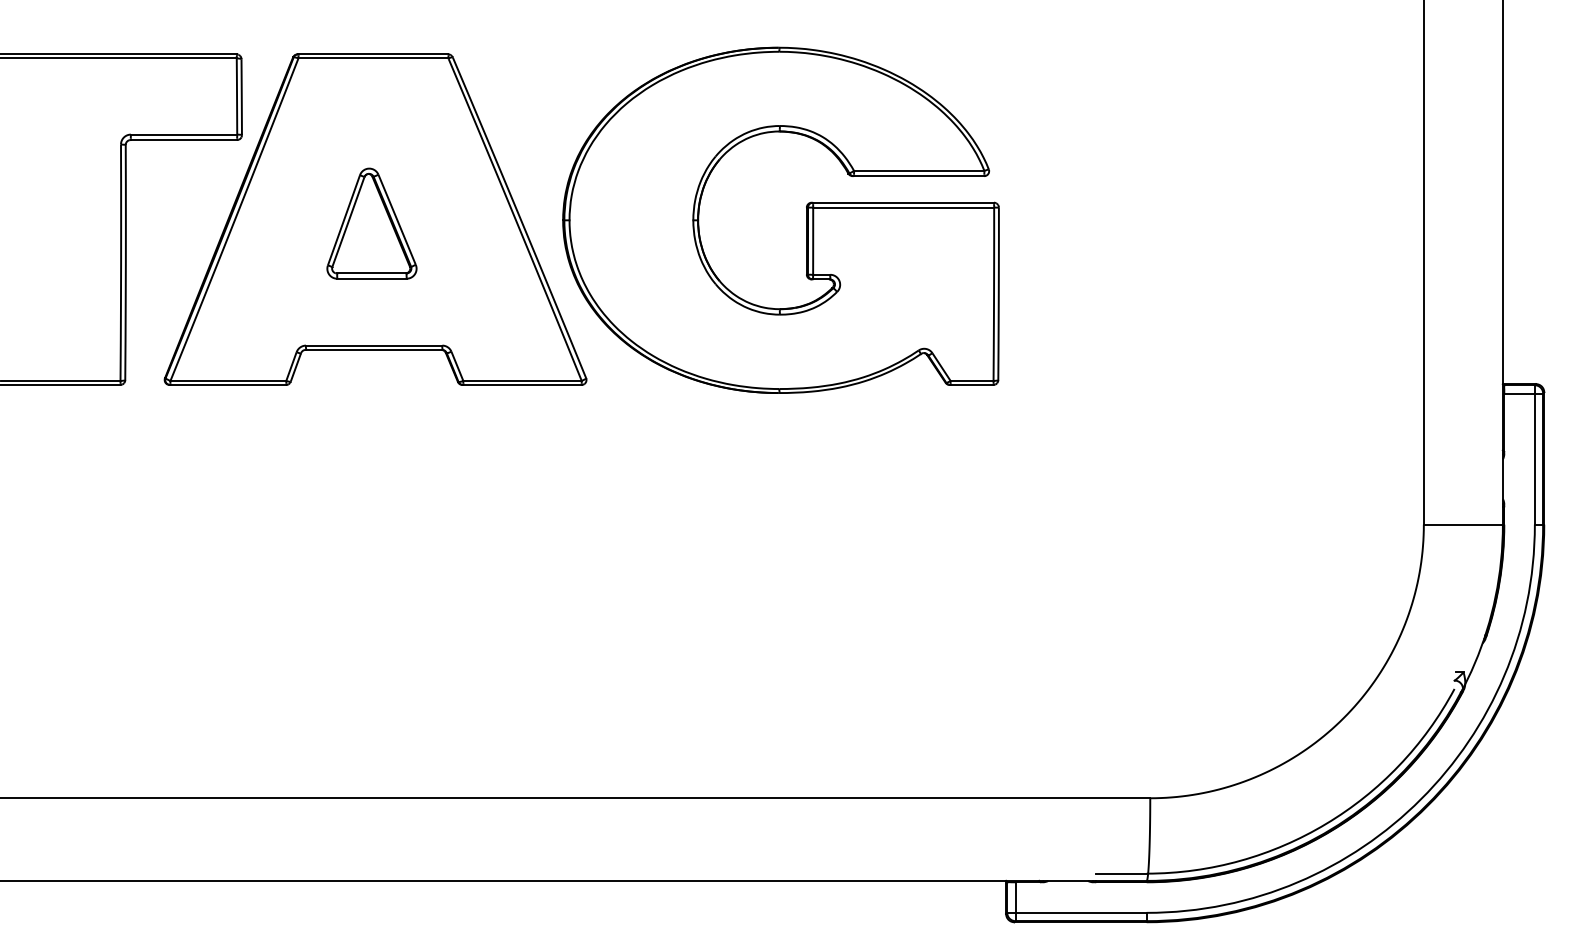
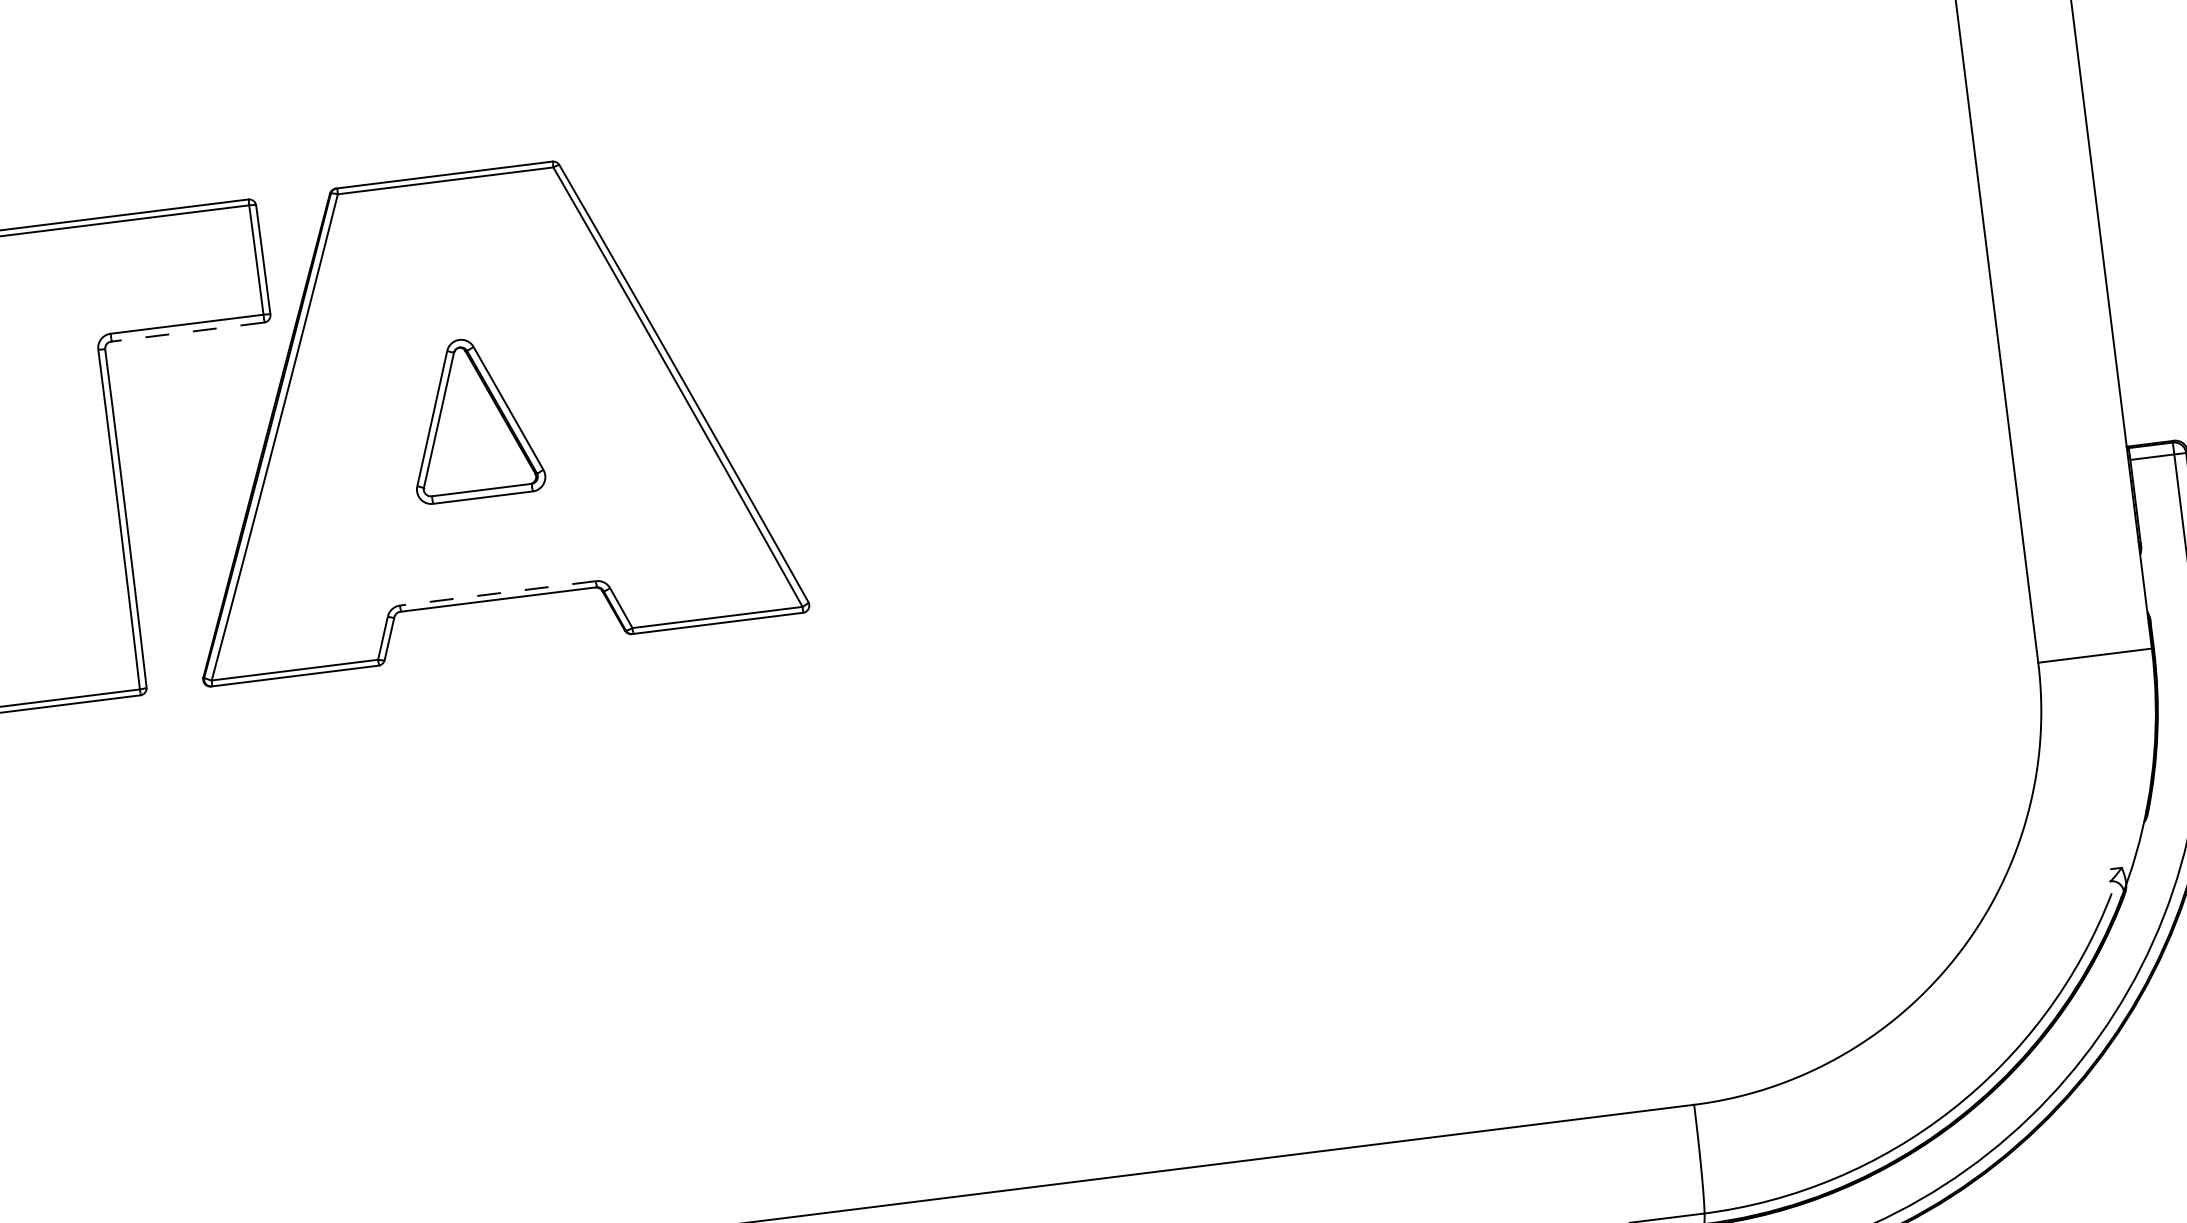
line: (183, 140) -> (187, 332), solid -> dashed
part: (806, 219) -> (1096, 334), removed
line: (373, 345) -> (497, 593), solid -> dashed

